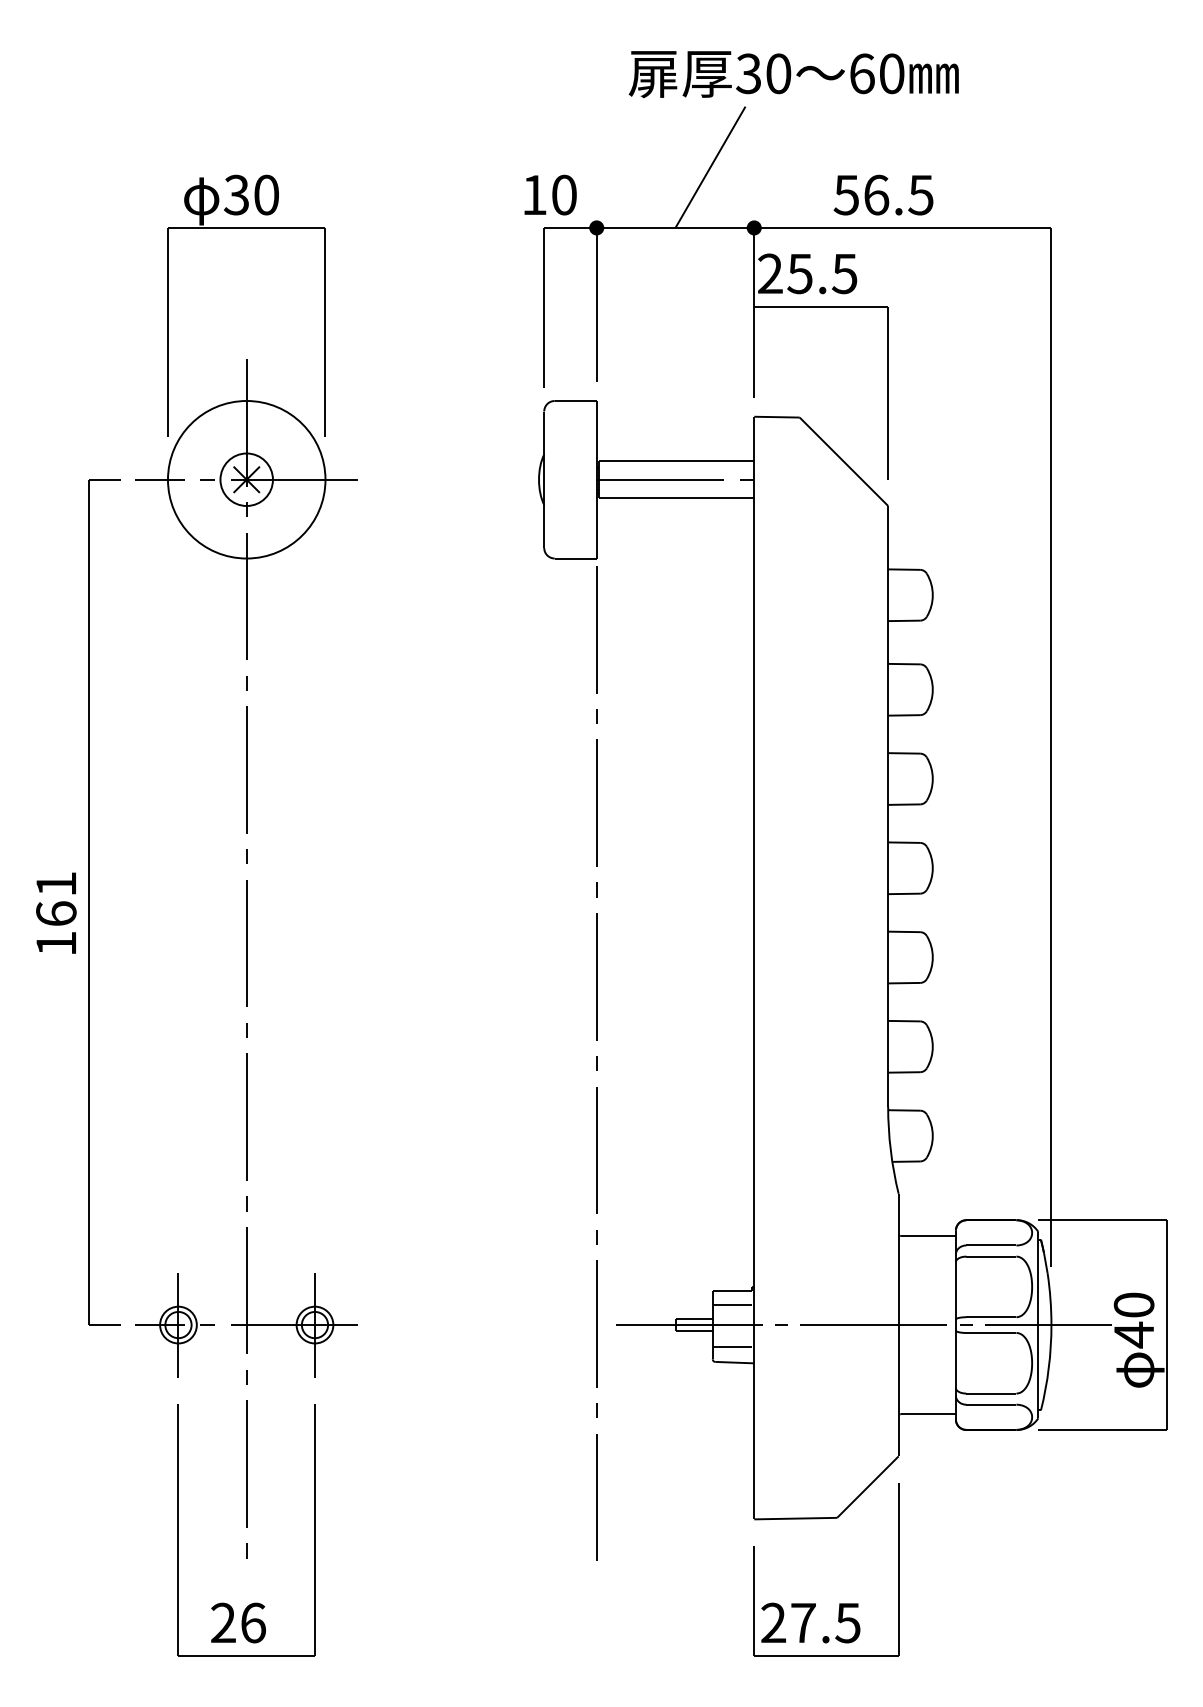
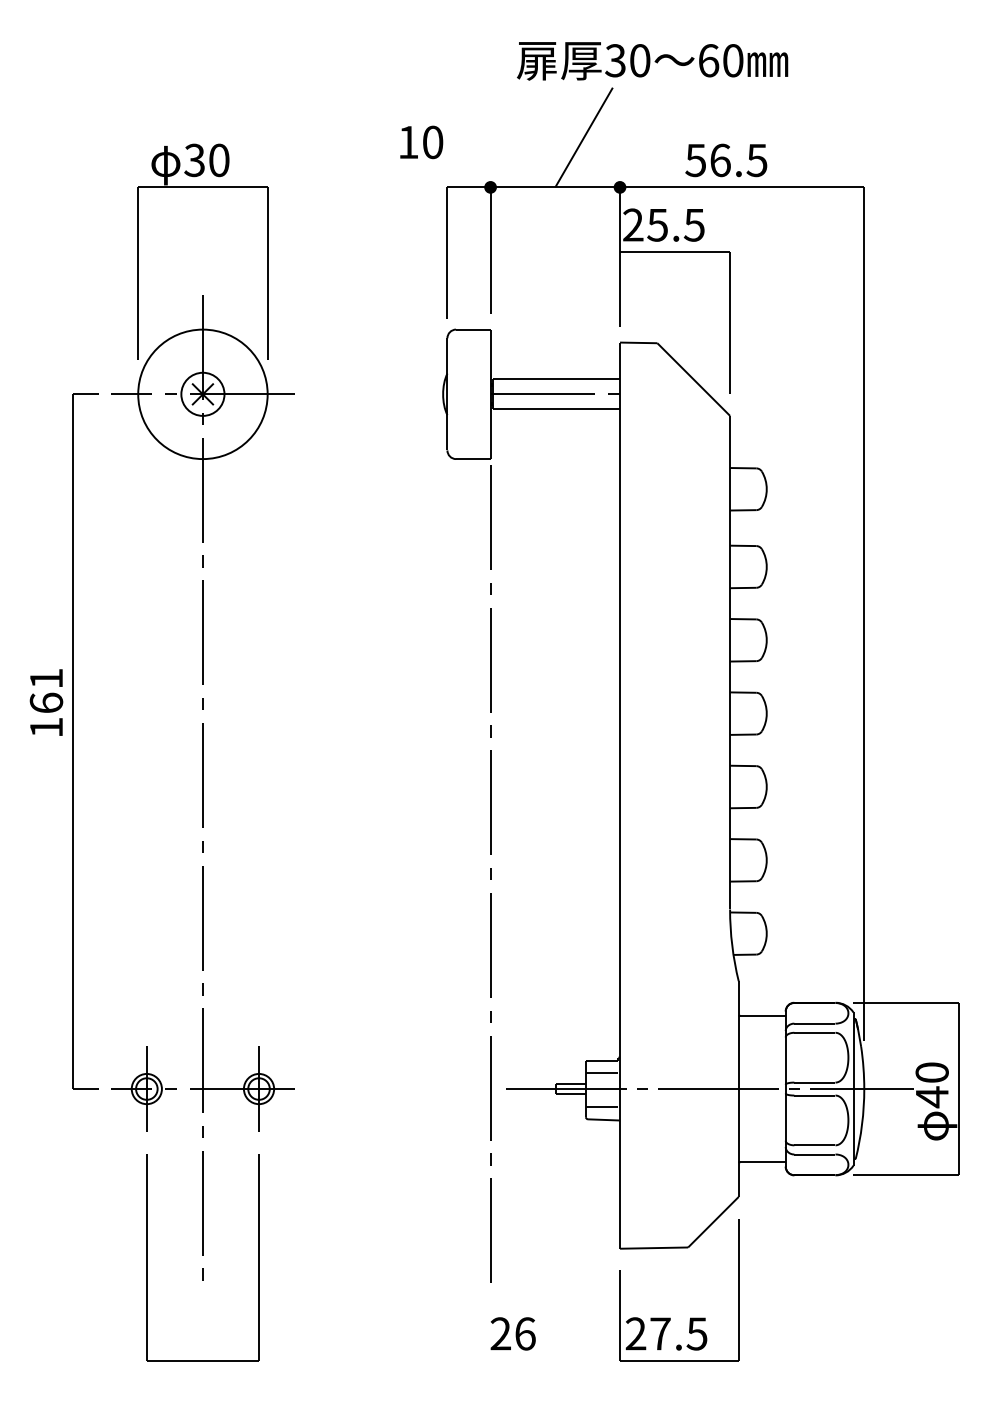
text: (550, 195) -> (421, 142), moved
text: (56, 913) -> (46, 702), moved
text: (237, 1622) -> (512, 1333), moved

